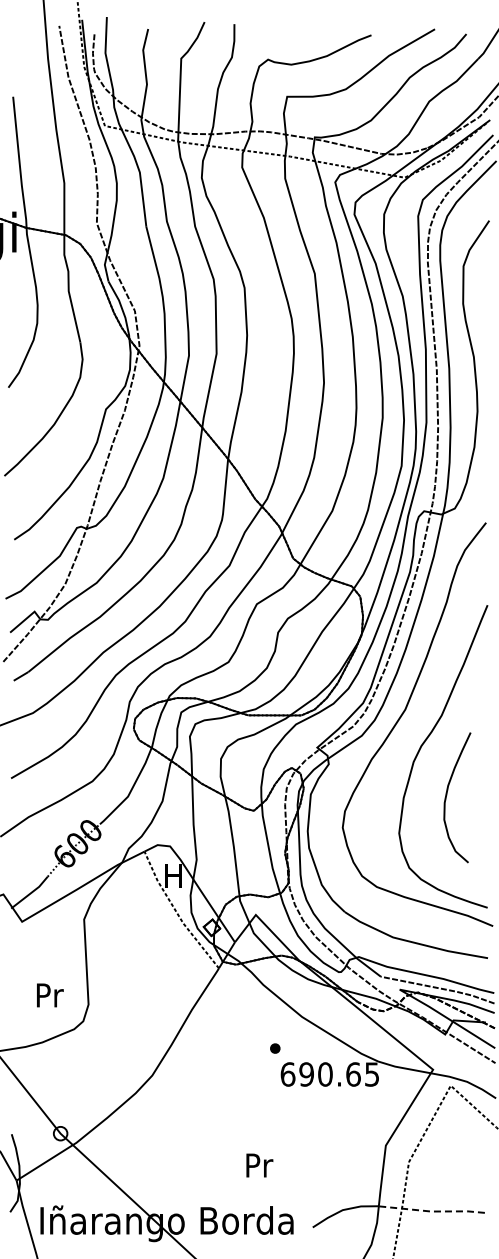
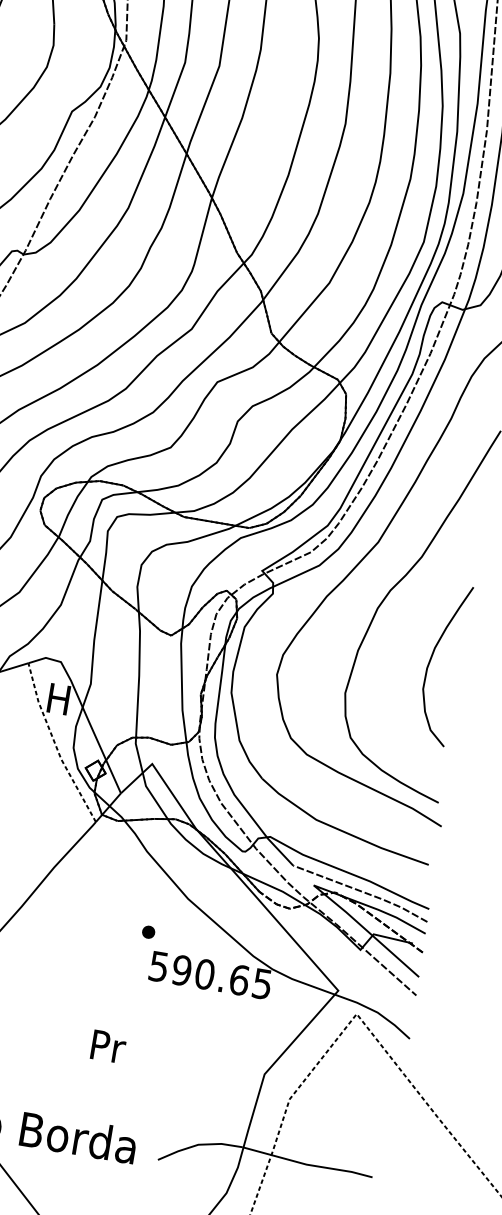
curve: (447, 795) -> (432, 659), moved
text: (287, 1074) -> (158, 966), 690.65 -> 590.65
text: (259, 1165) -> (108, 1046), moved
line: (431, 1211) -> (307, 1164), dashed -> solid

